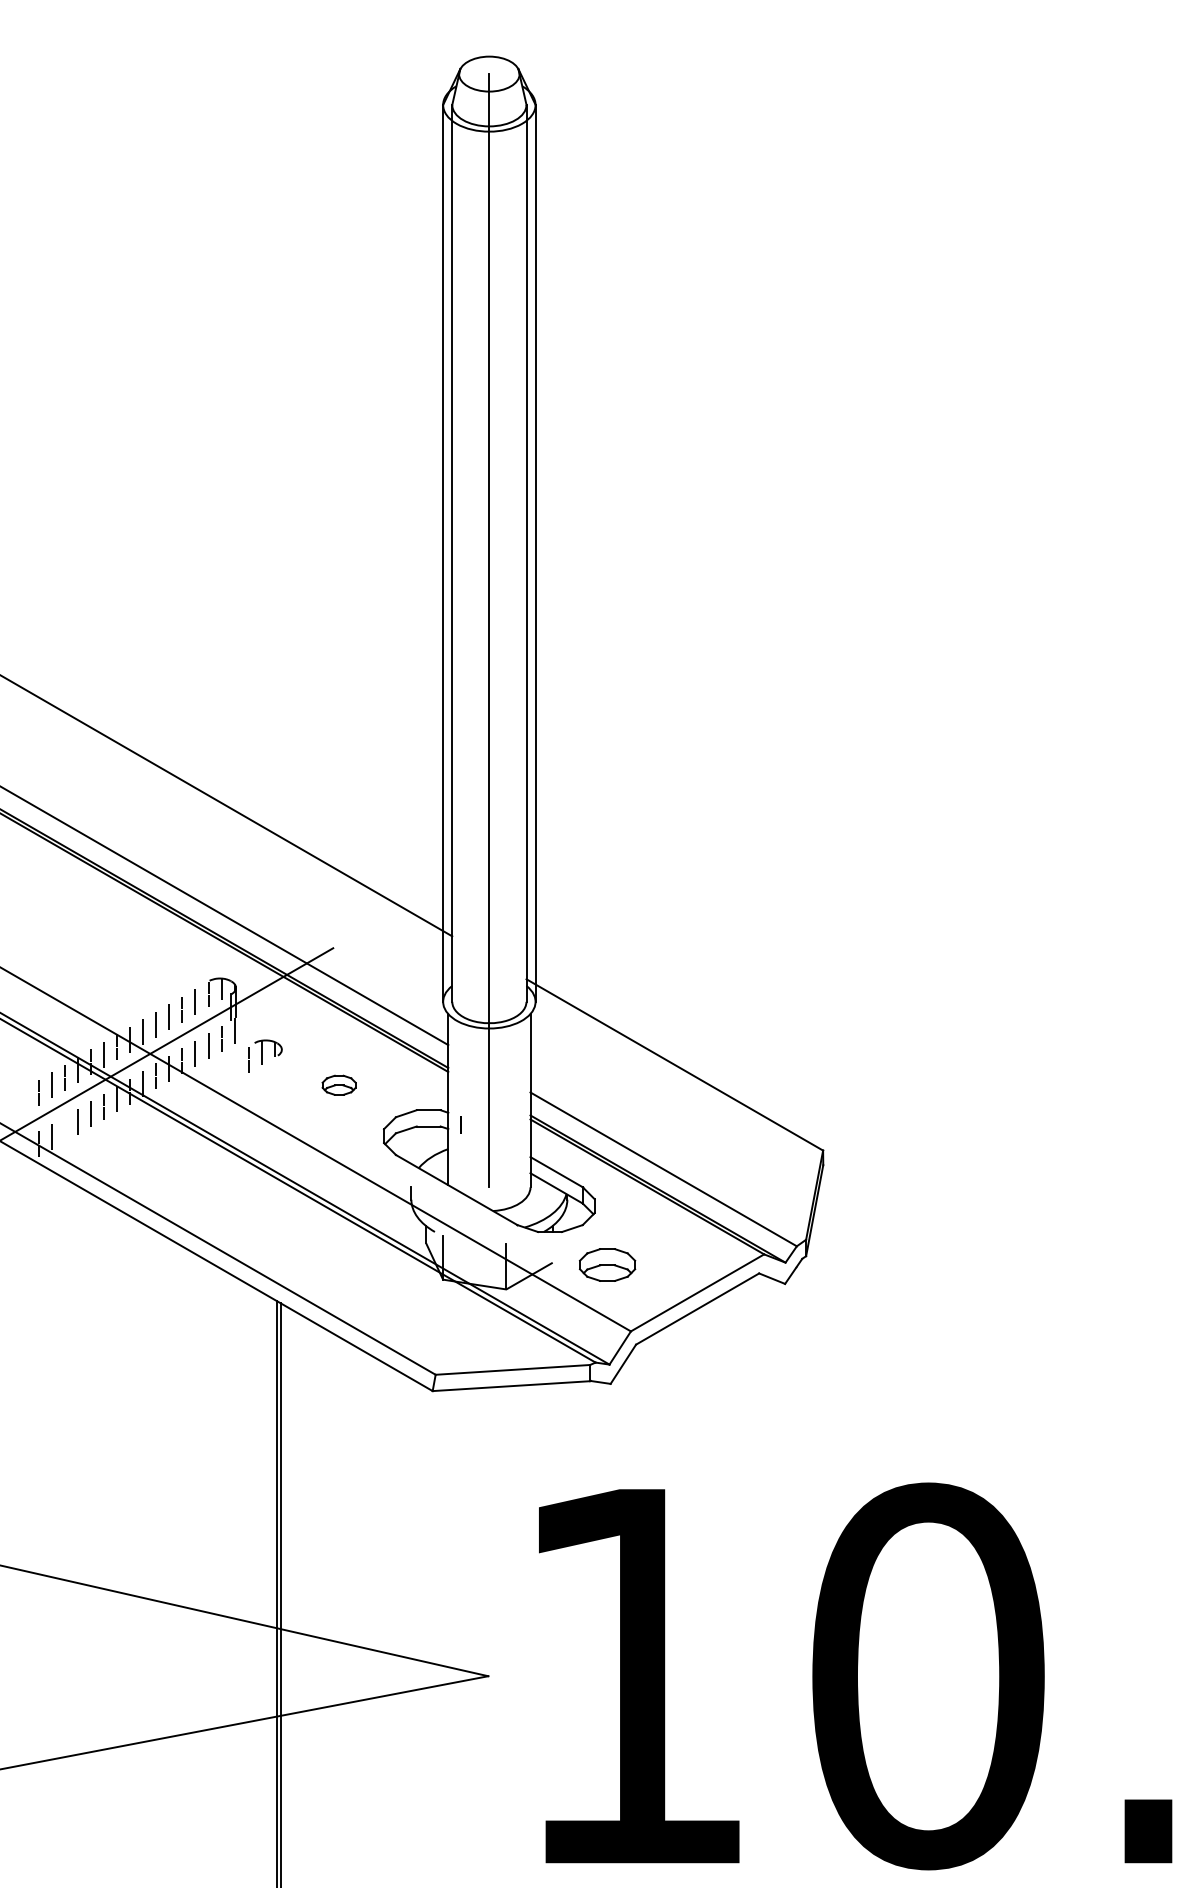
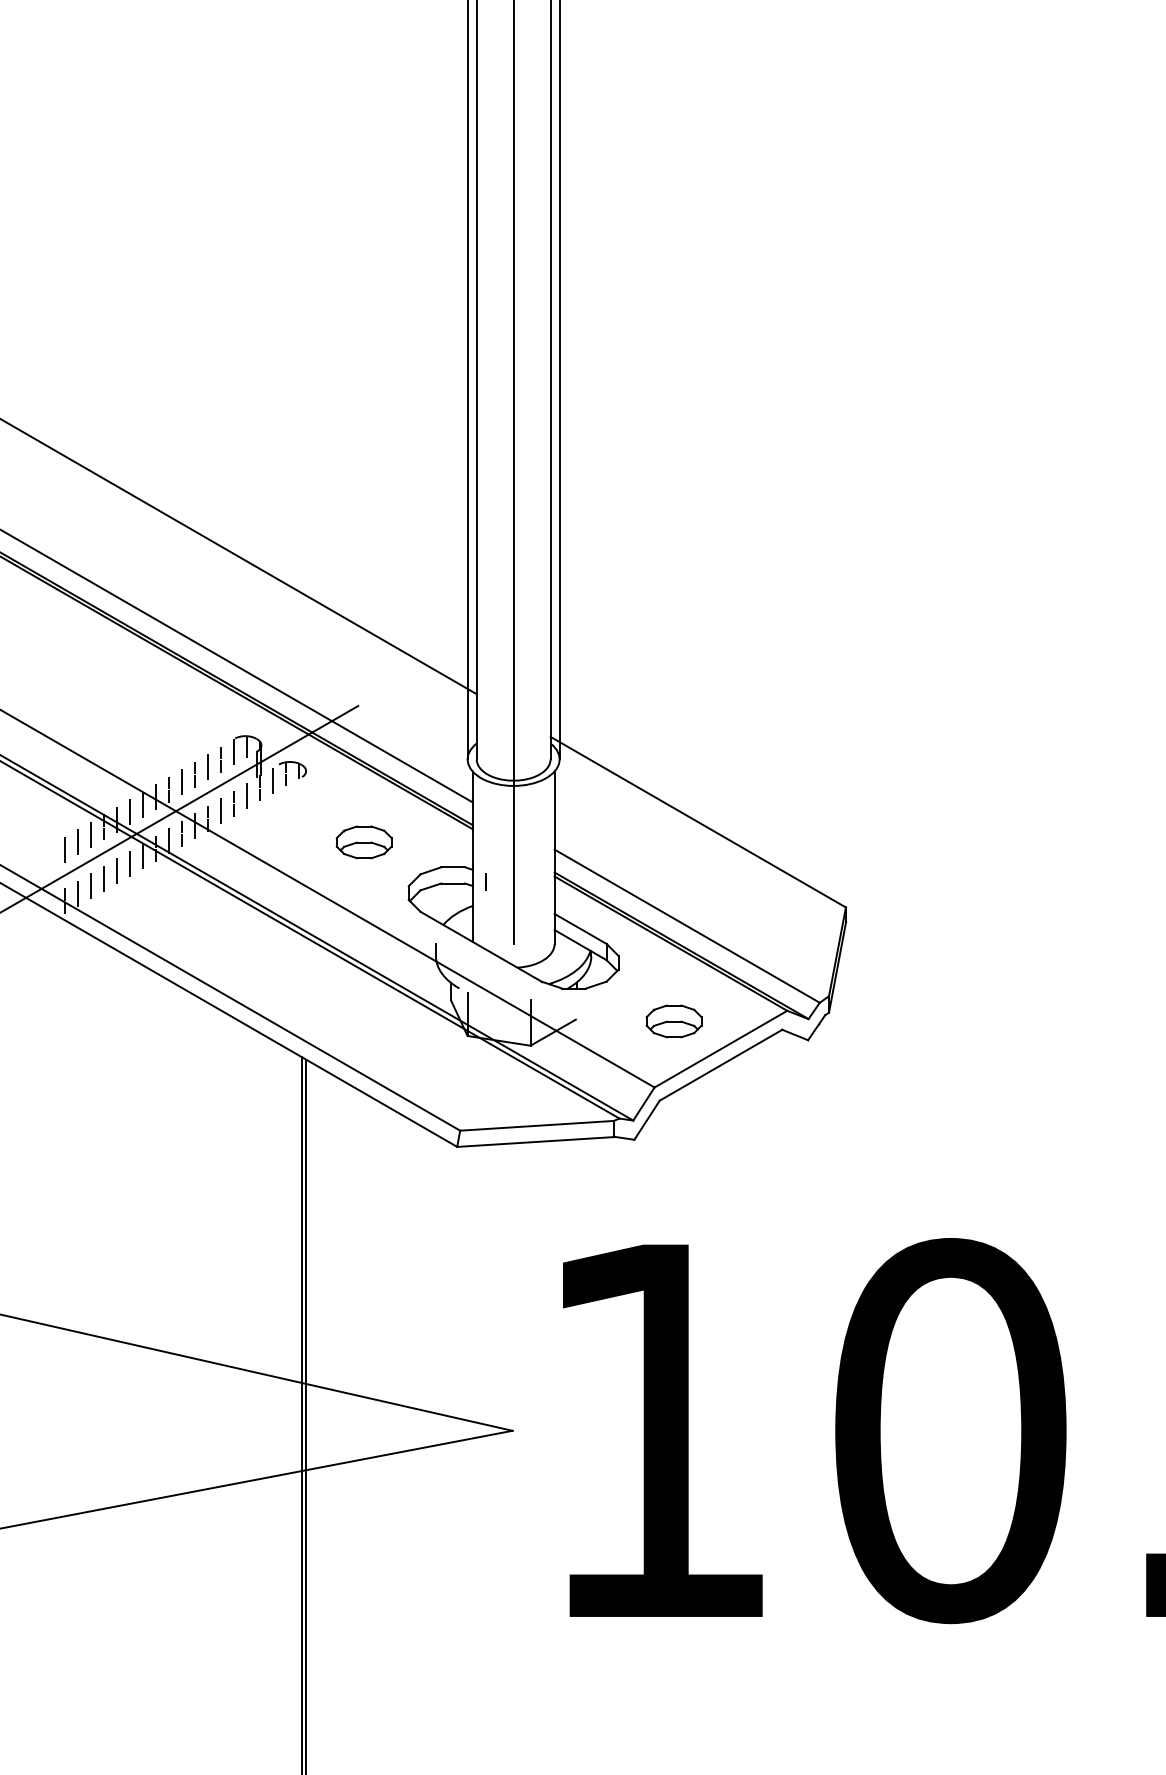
part: (265, 1055) -> (289, 776), moved
part: (338, 1085) -> (363, 842), size x1.67
line: (64, 1128) -> (90, 885), added
part: (607, 1264) -> (674, 1020), moved

